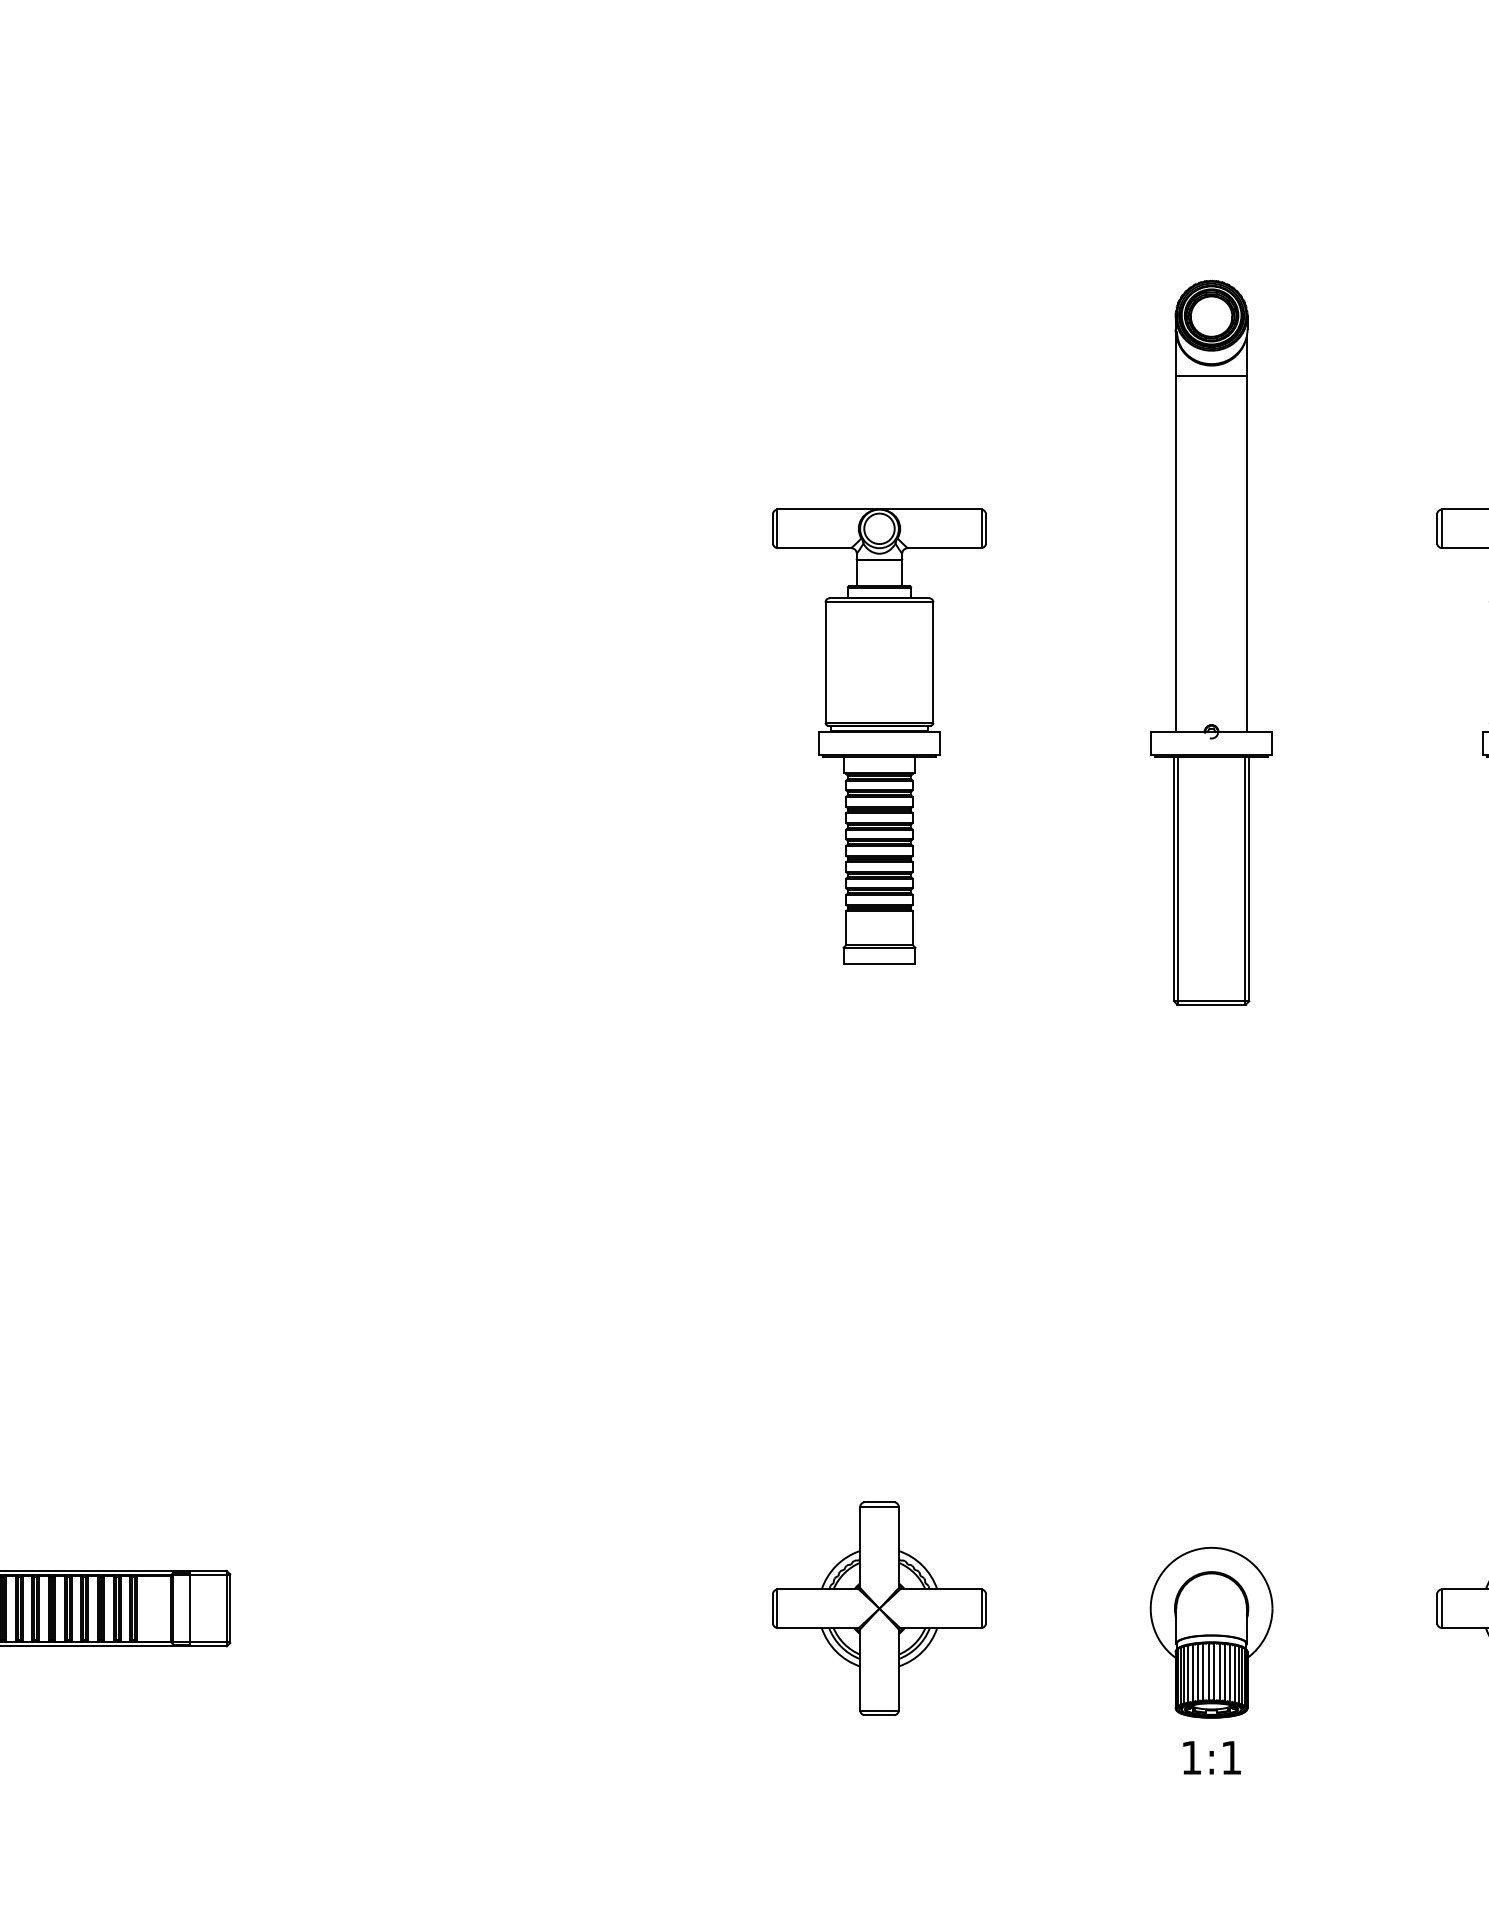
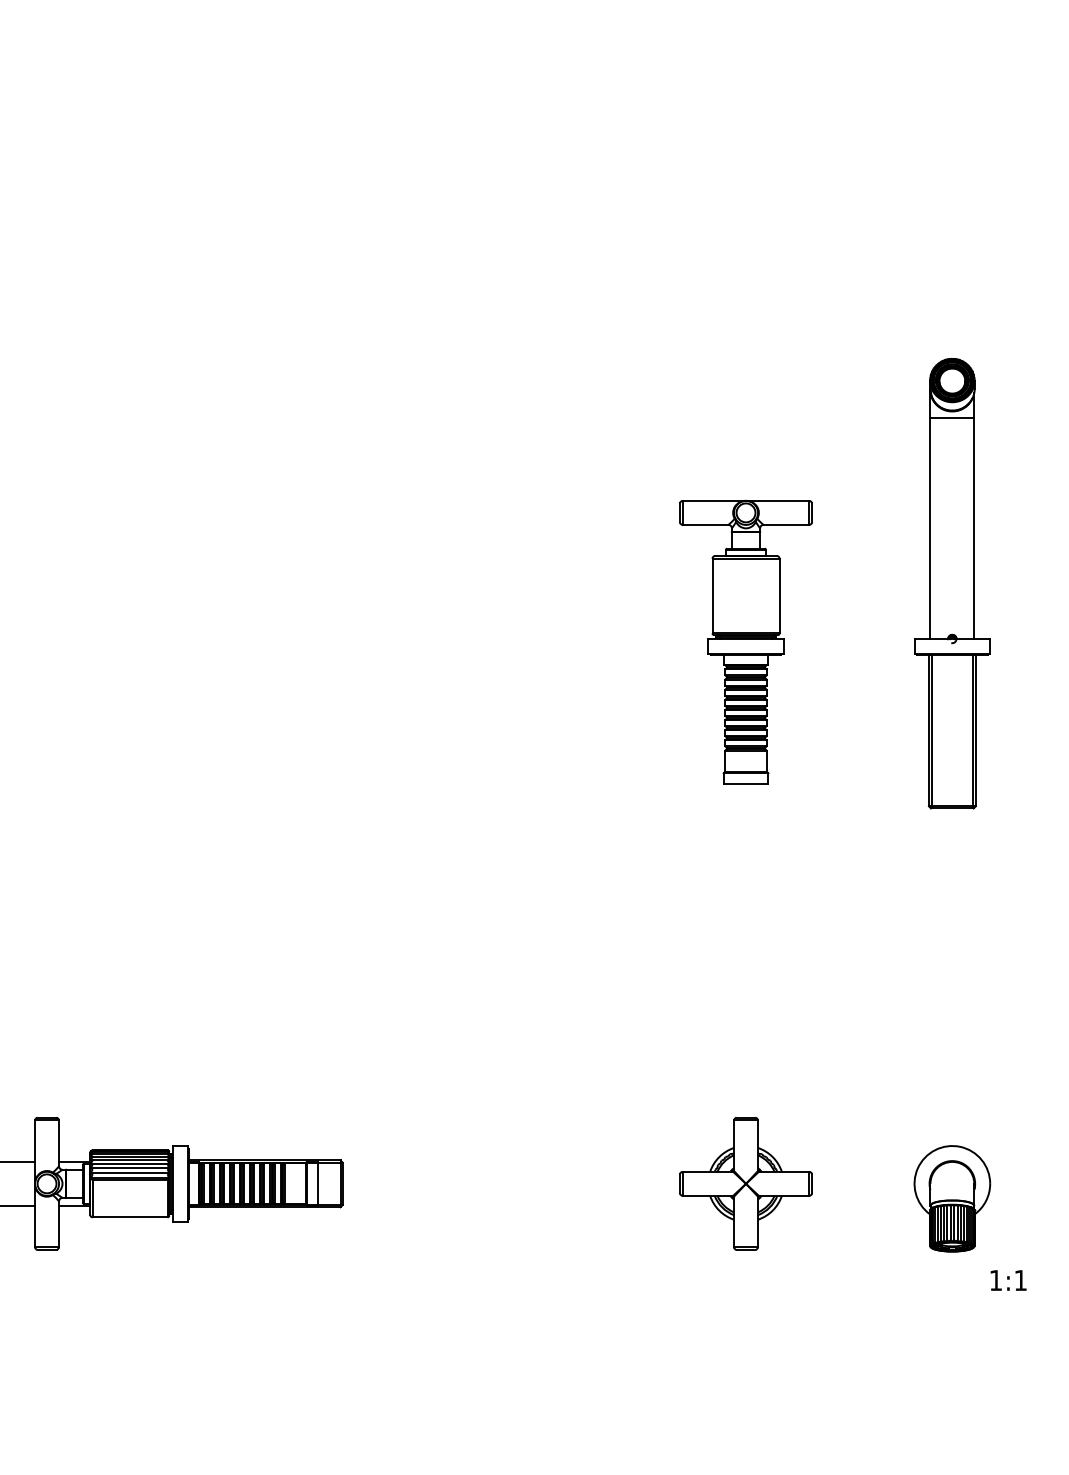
text: (1211, 1757) -> (1008, 1280), moved

